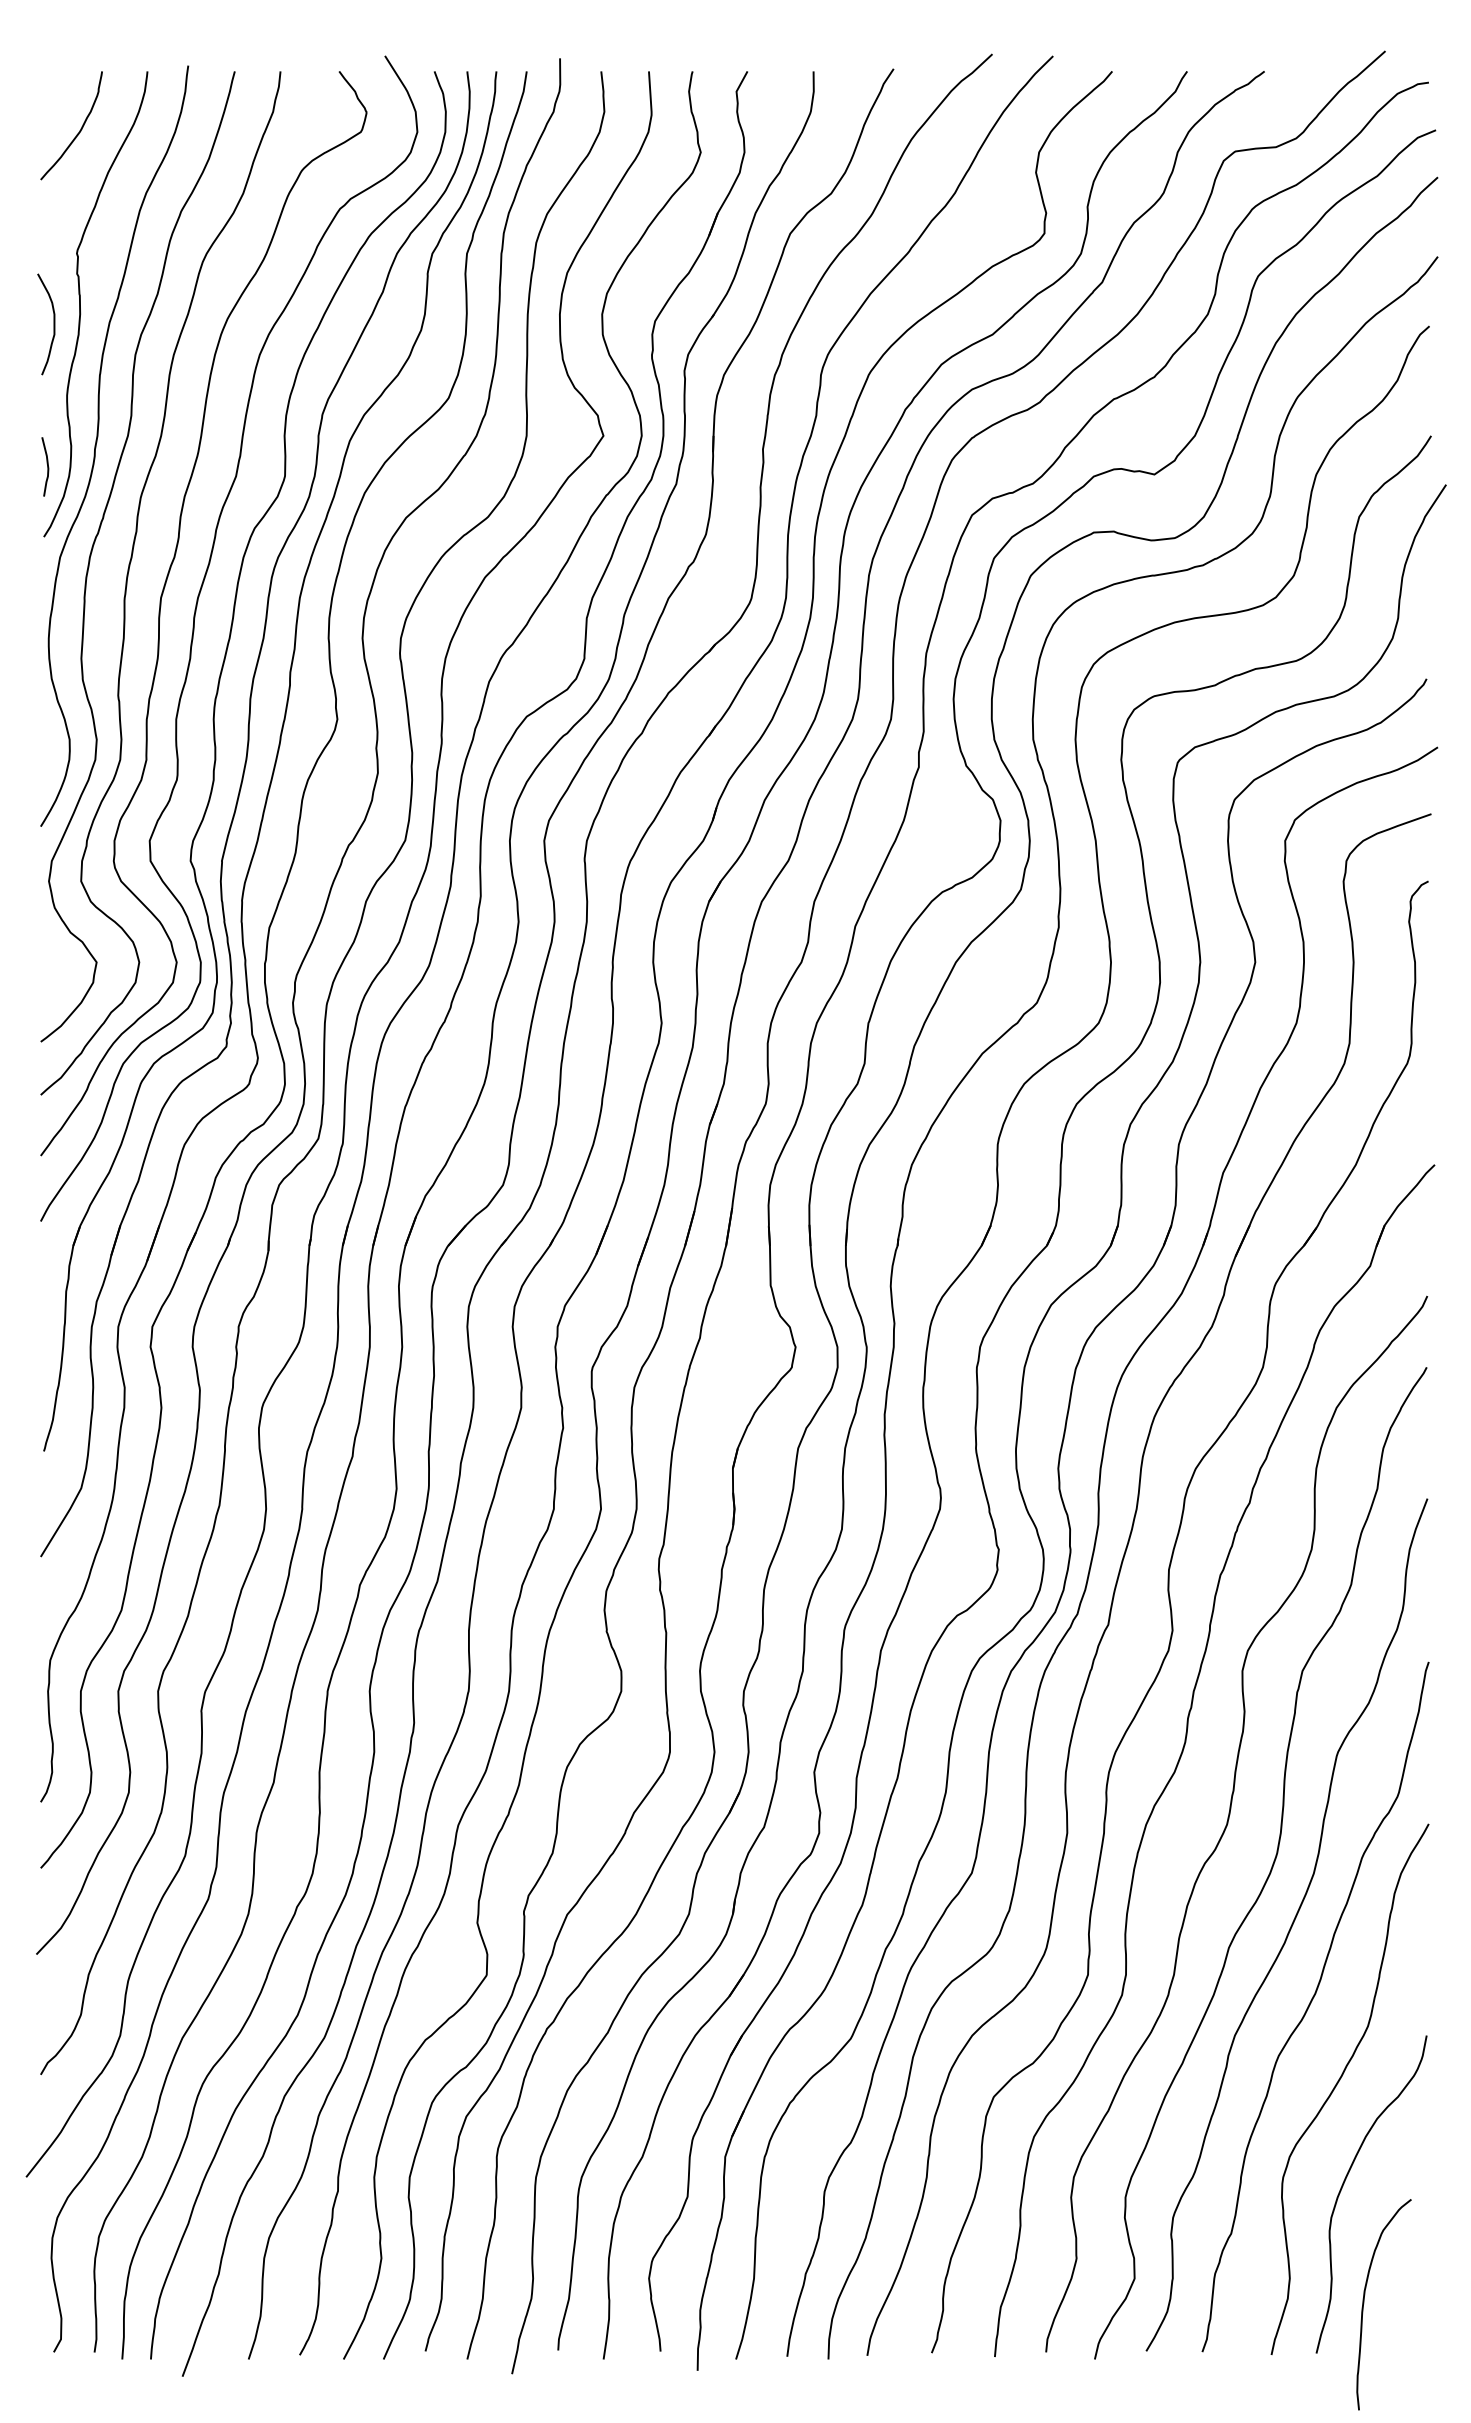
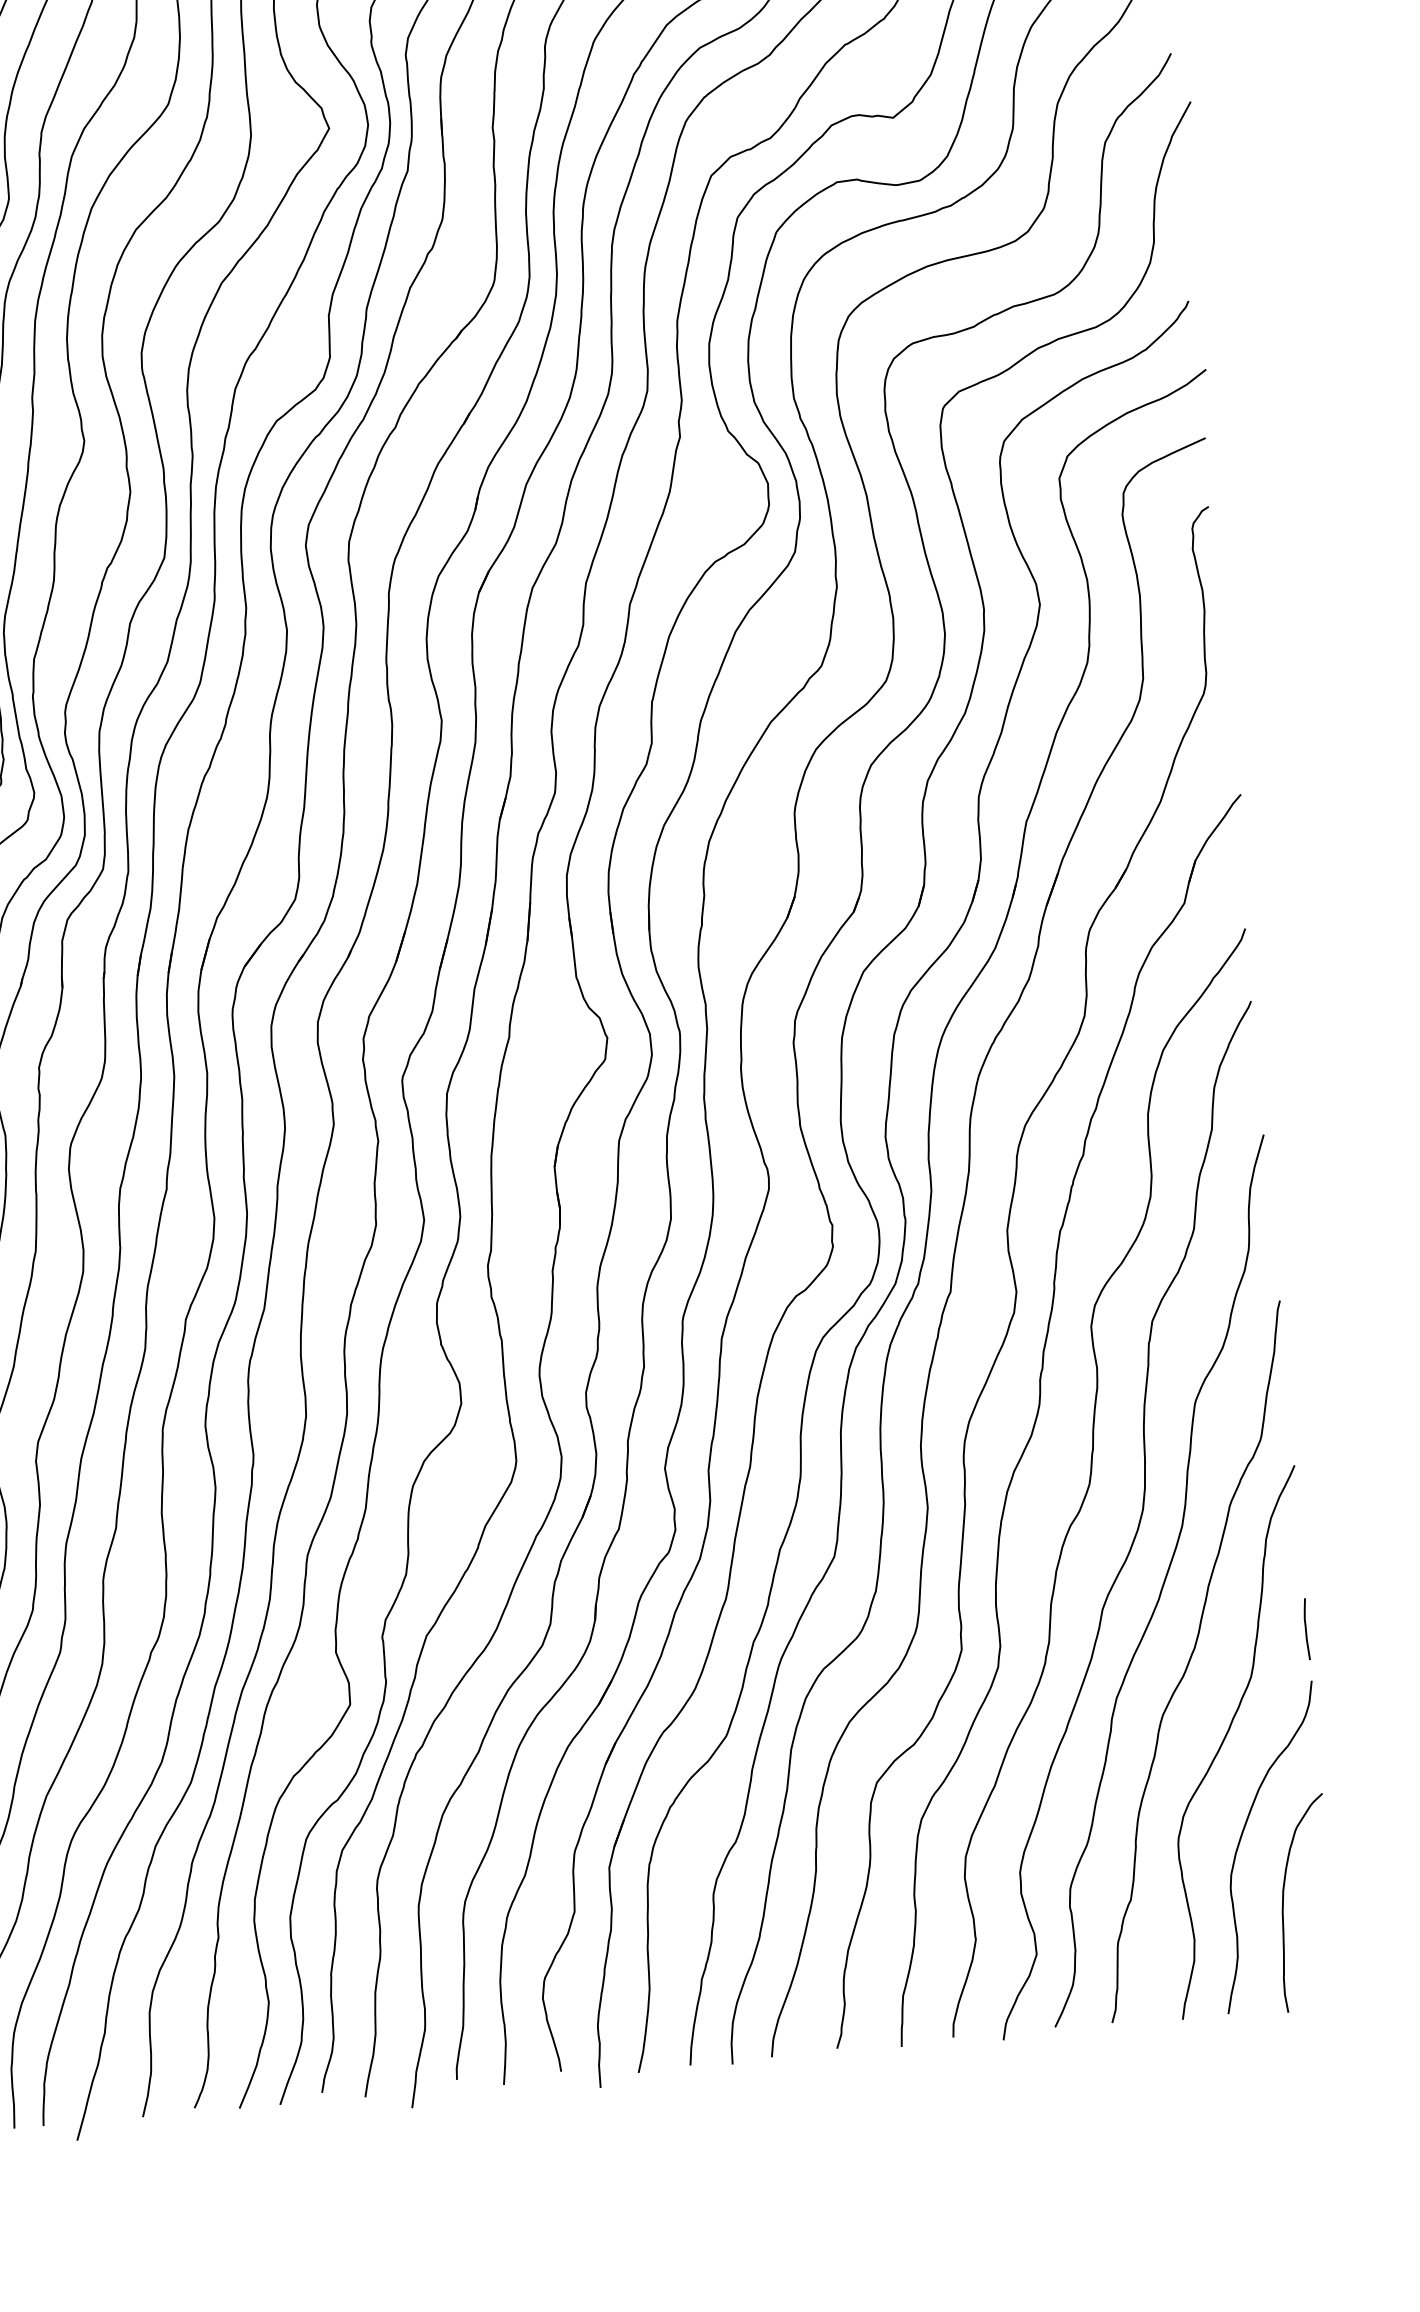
curve: (1426, 1984) -> (1306, 1628), added
curve: (1364, 2303) -> (1284, 1903), moved

